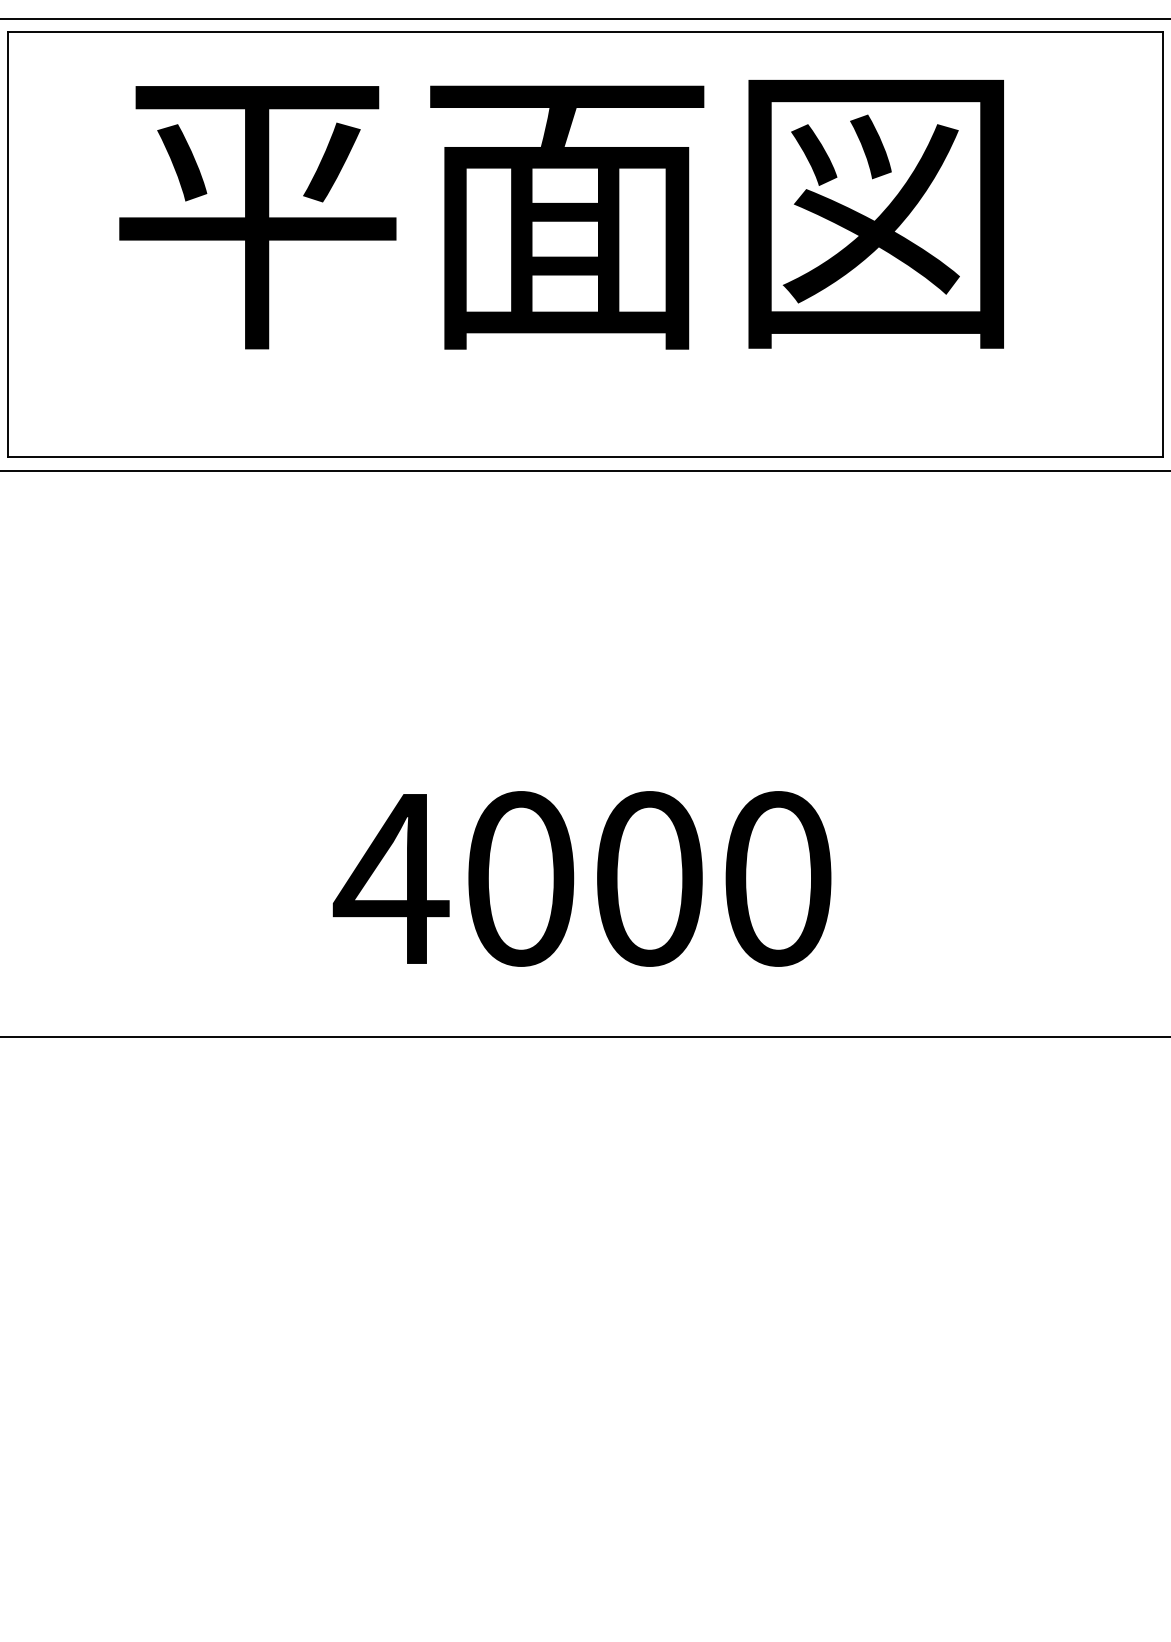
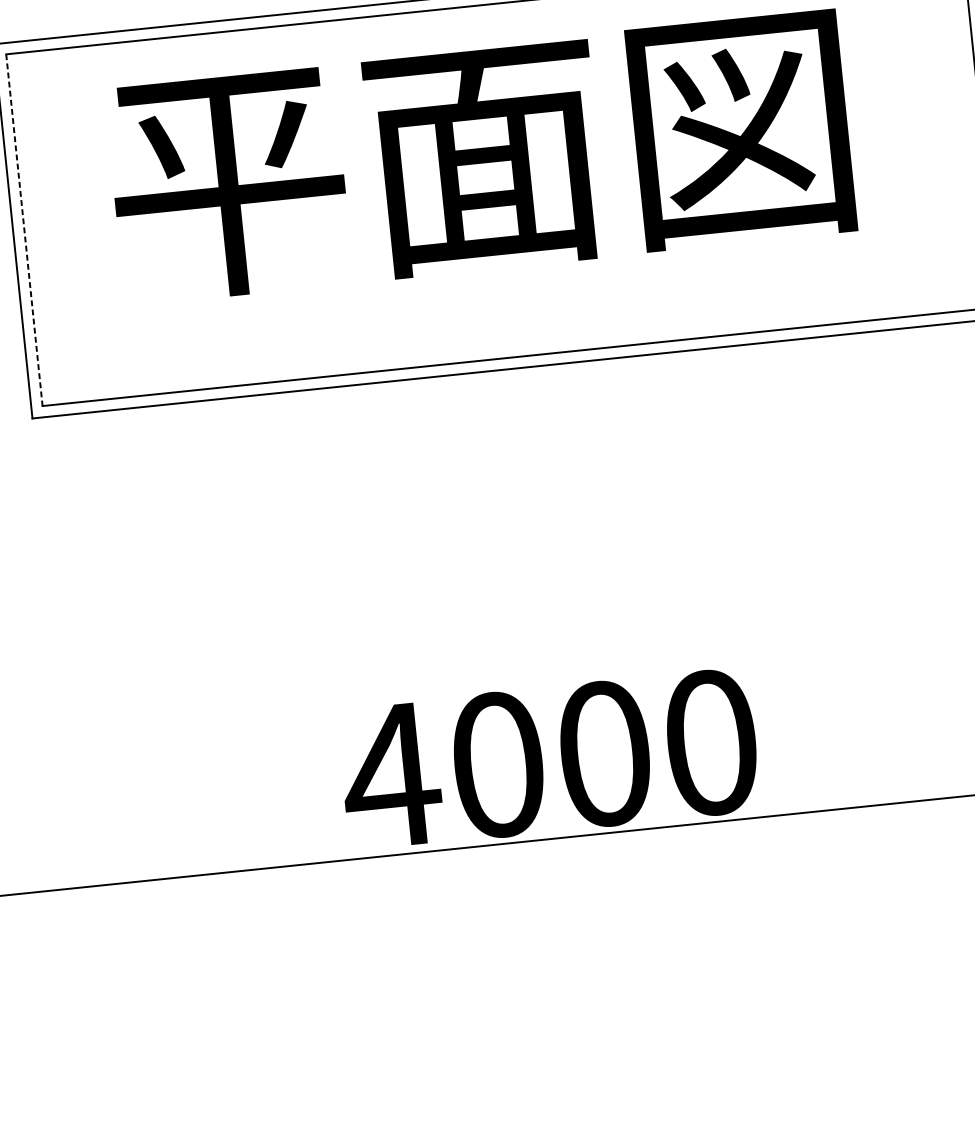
line: (7, 245) -> (24, 230), solid -> dashed
text: (581, 878) -> (548, 759), moved

